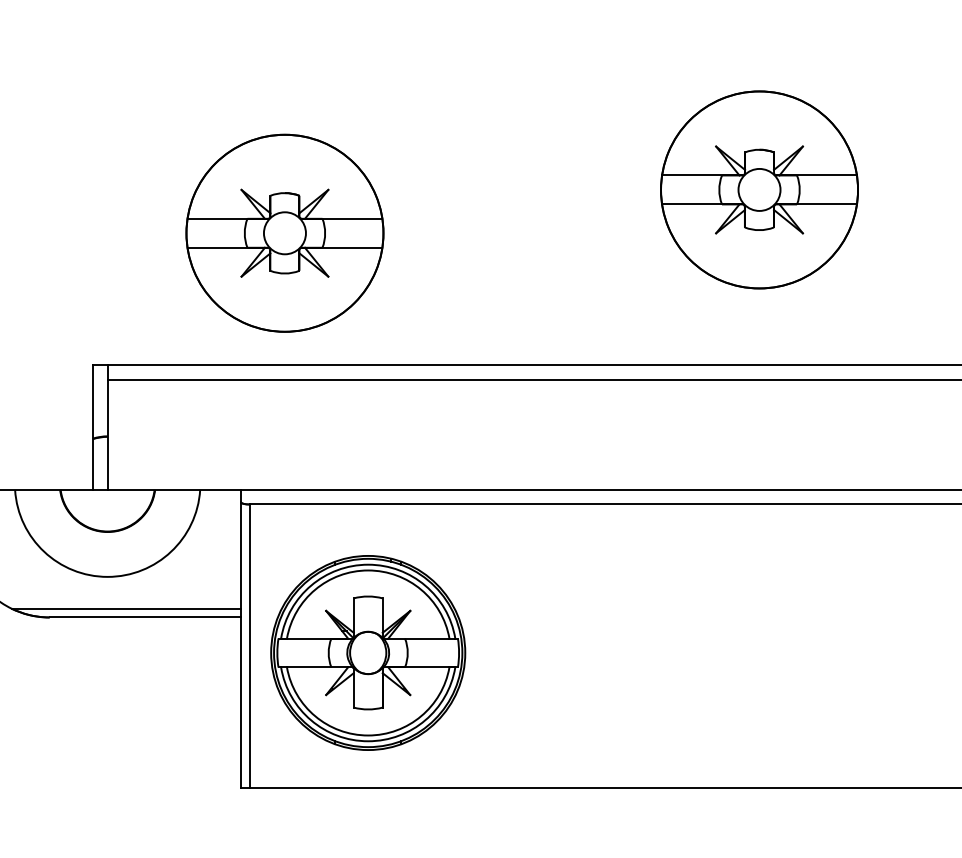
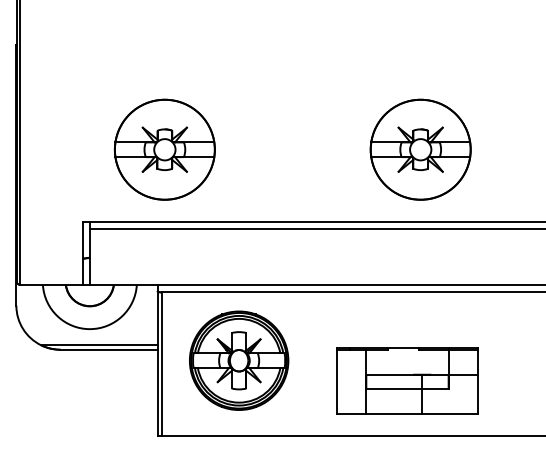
part: (759, 189) -> (420, 149), moved
part: (284, 232) -> (164, 149), moved
part: (368, 652) -> (239, 360), moved
part: (733, 678) -> (407, 380), added

